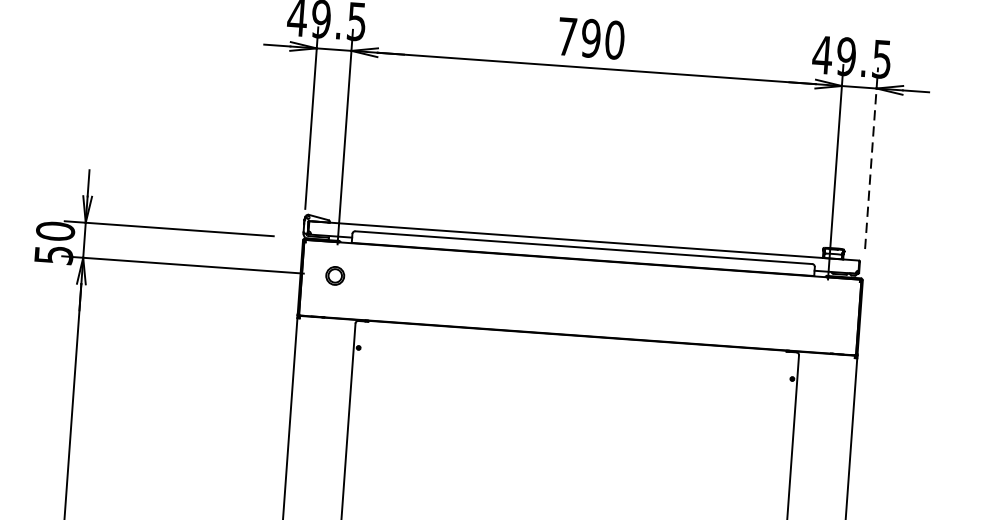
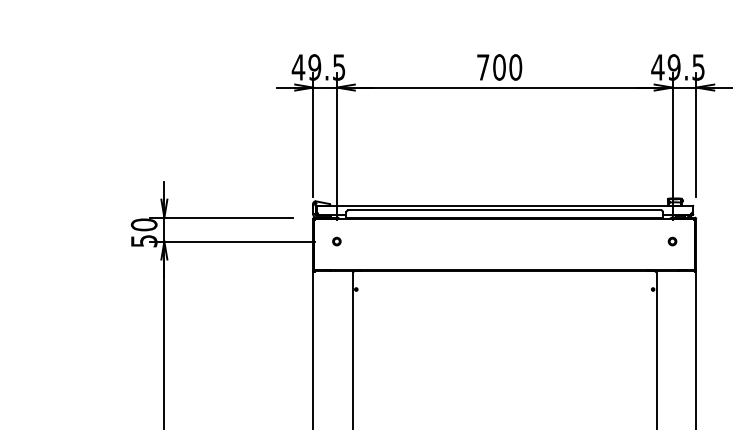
text: (591, 38) -> (499, 67), 790 -> 700
line: (871, 157) -> (696, 134), dashed -> solid
part: (334, 275) -> (336, 241), size x0.62
part: (825, 310) -> (672, 241), added

